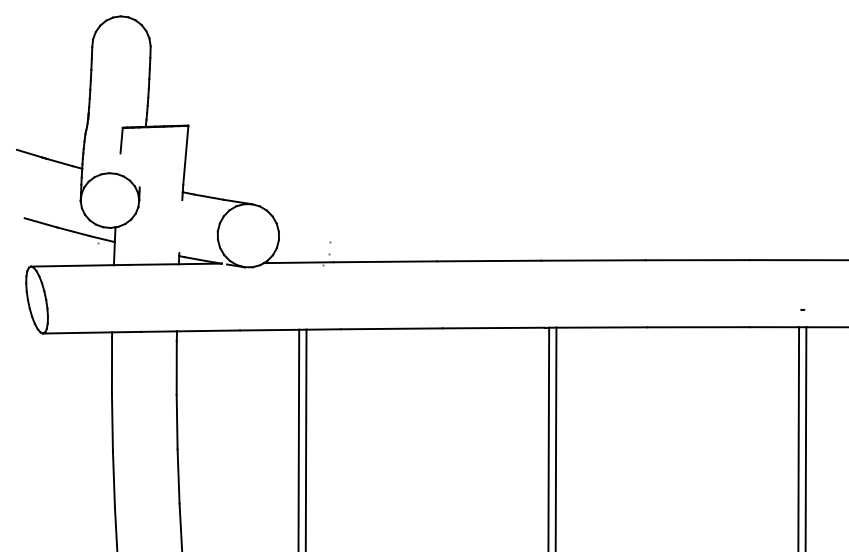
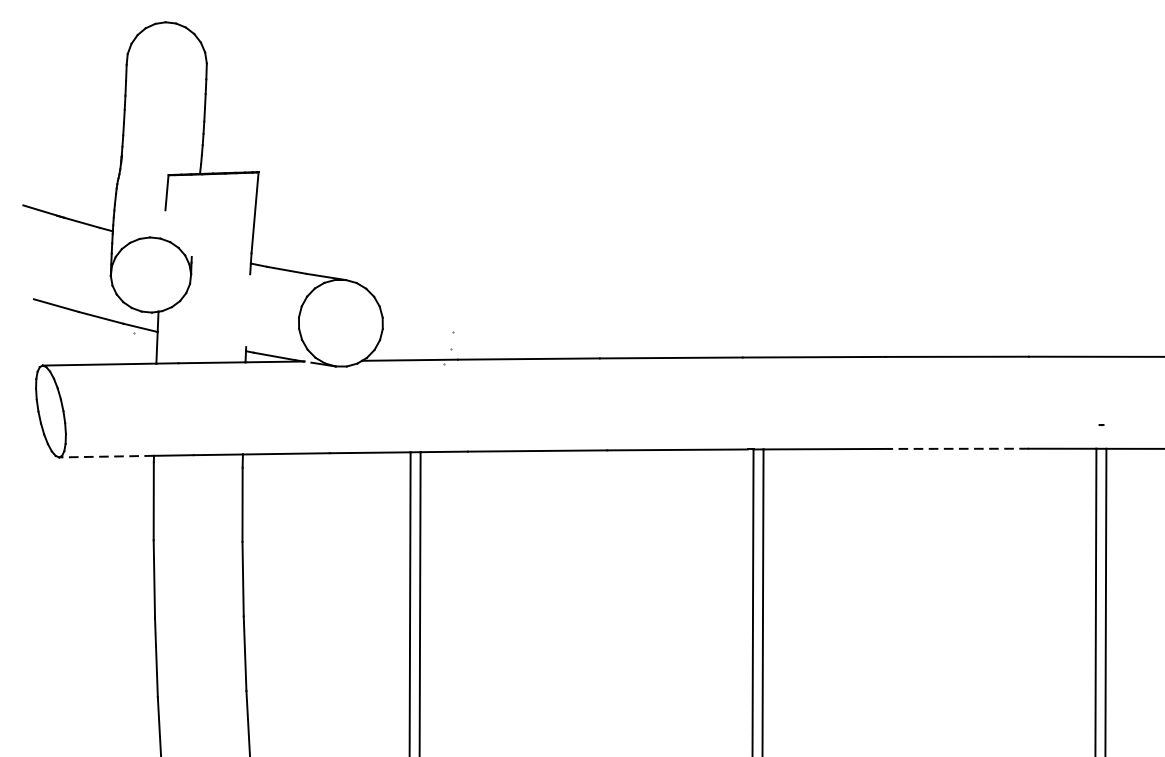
line: (698, 327) -> (958, 449), solid -> dashed
line: (77, 332) -> (106, 456), solid -> dashed

